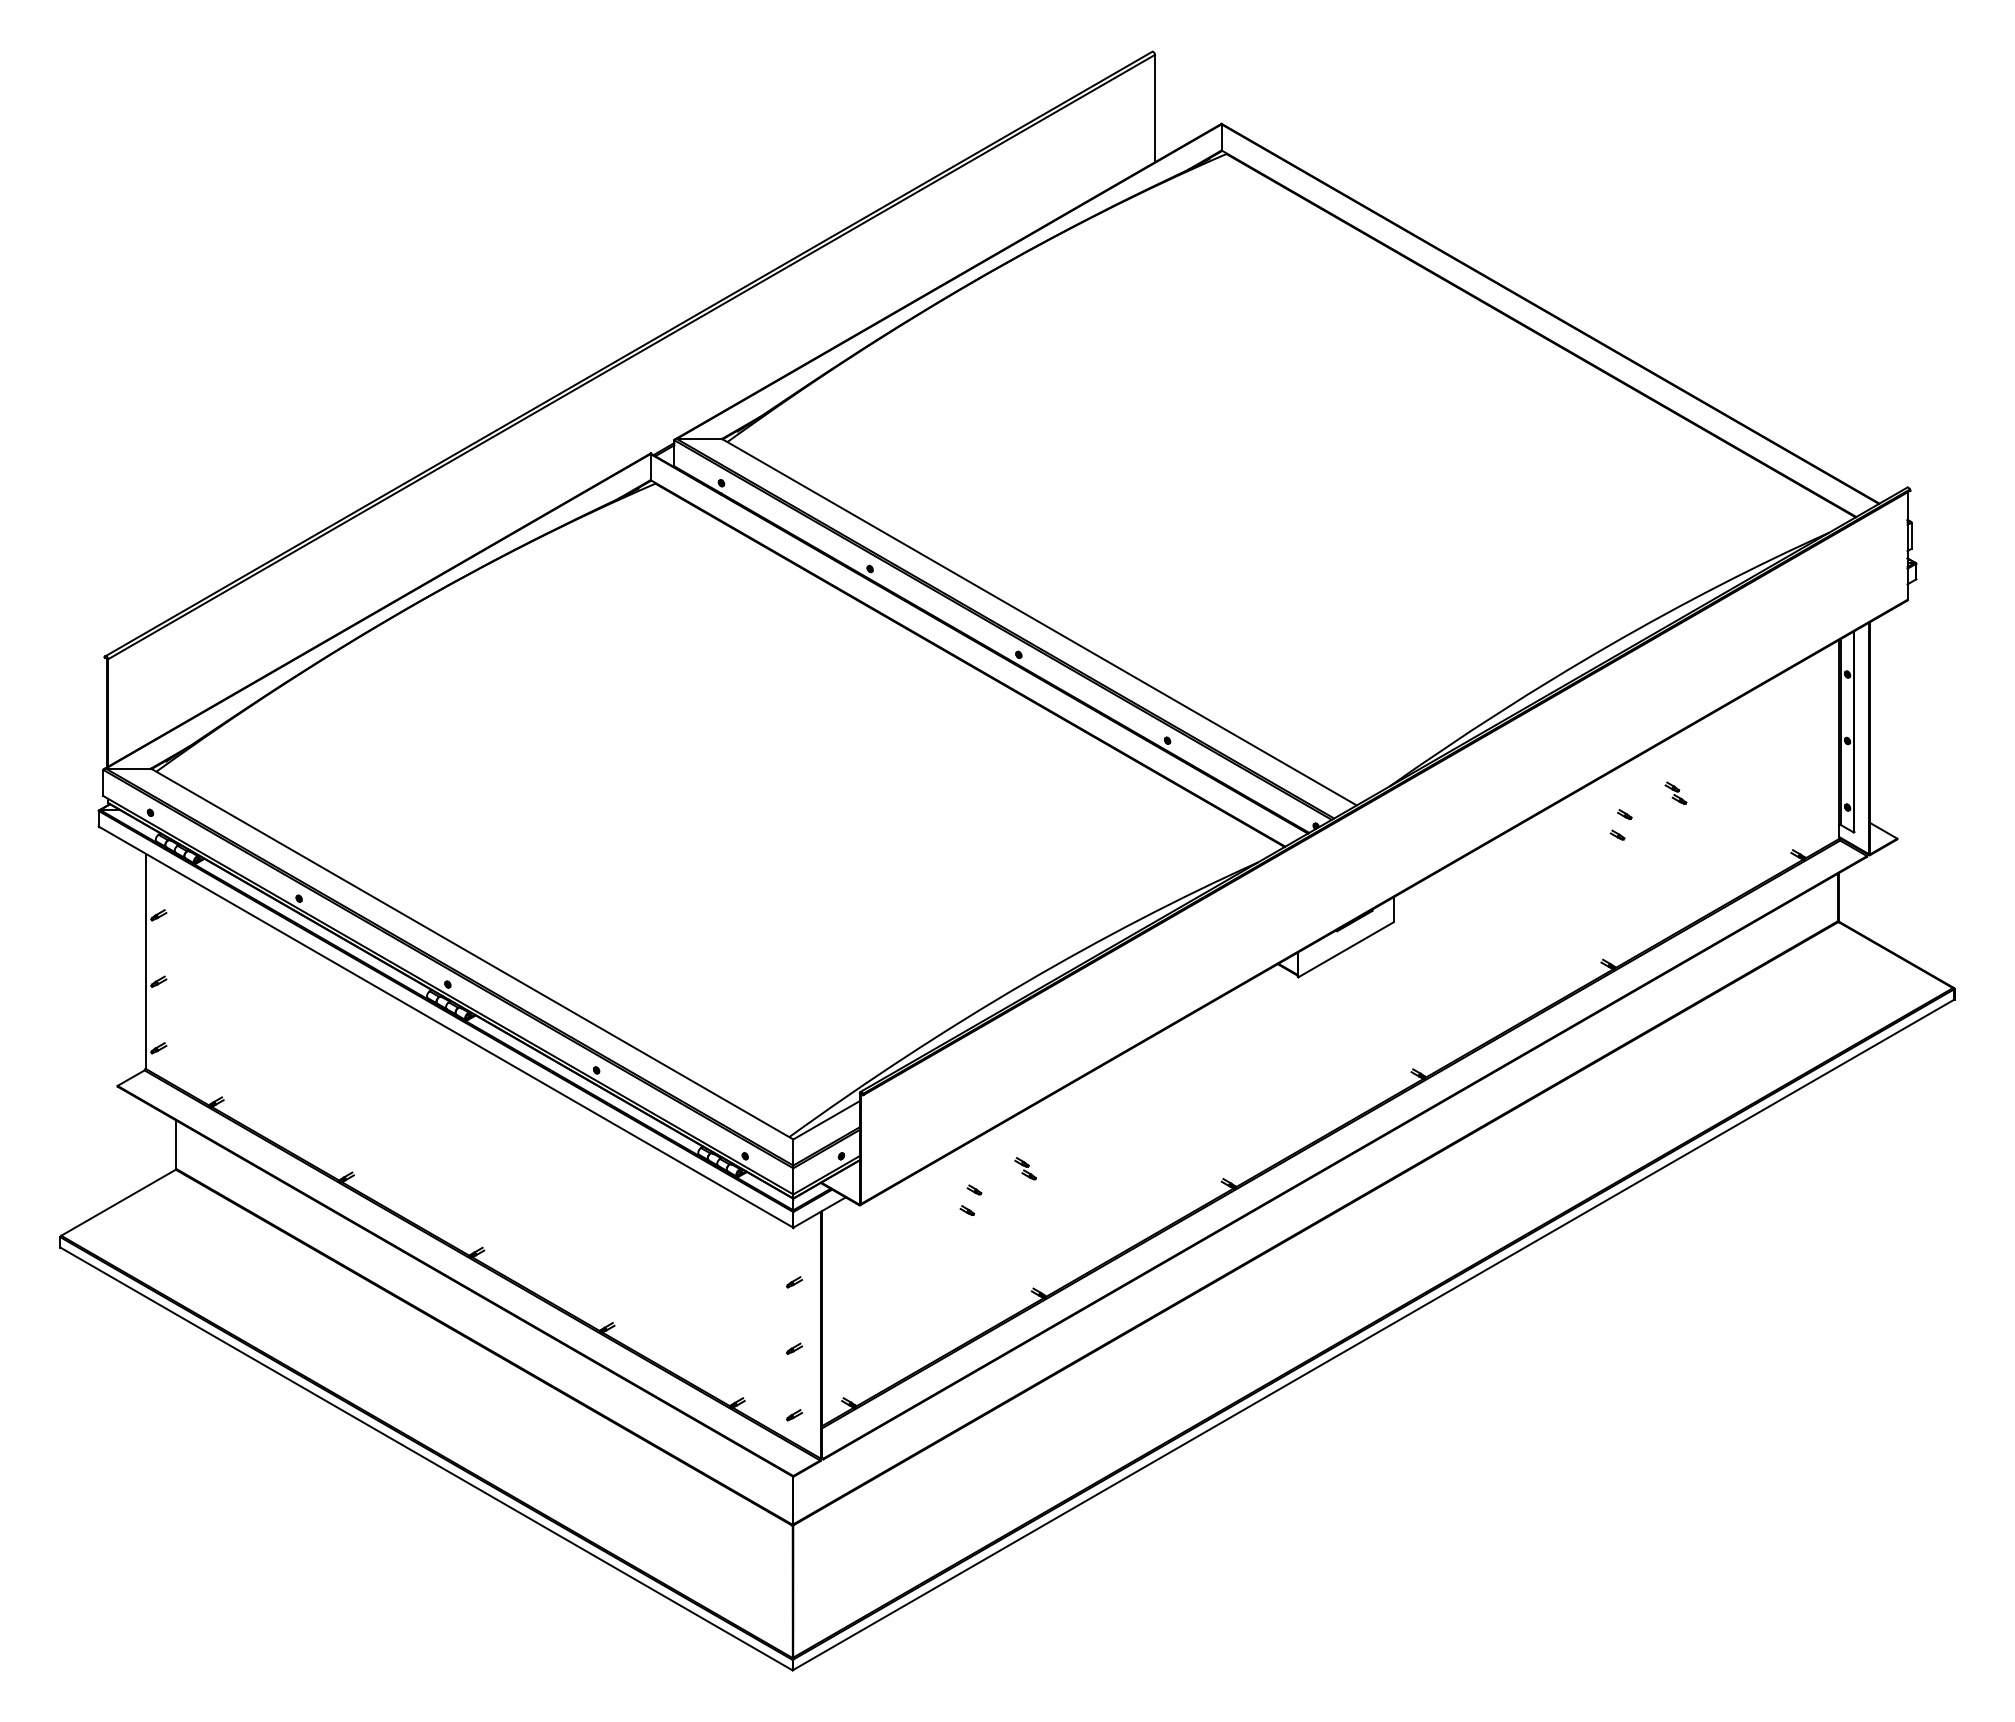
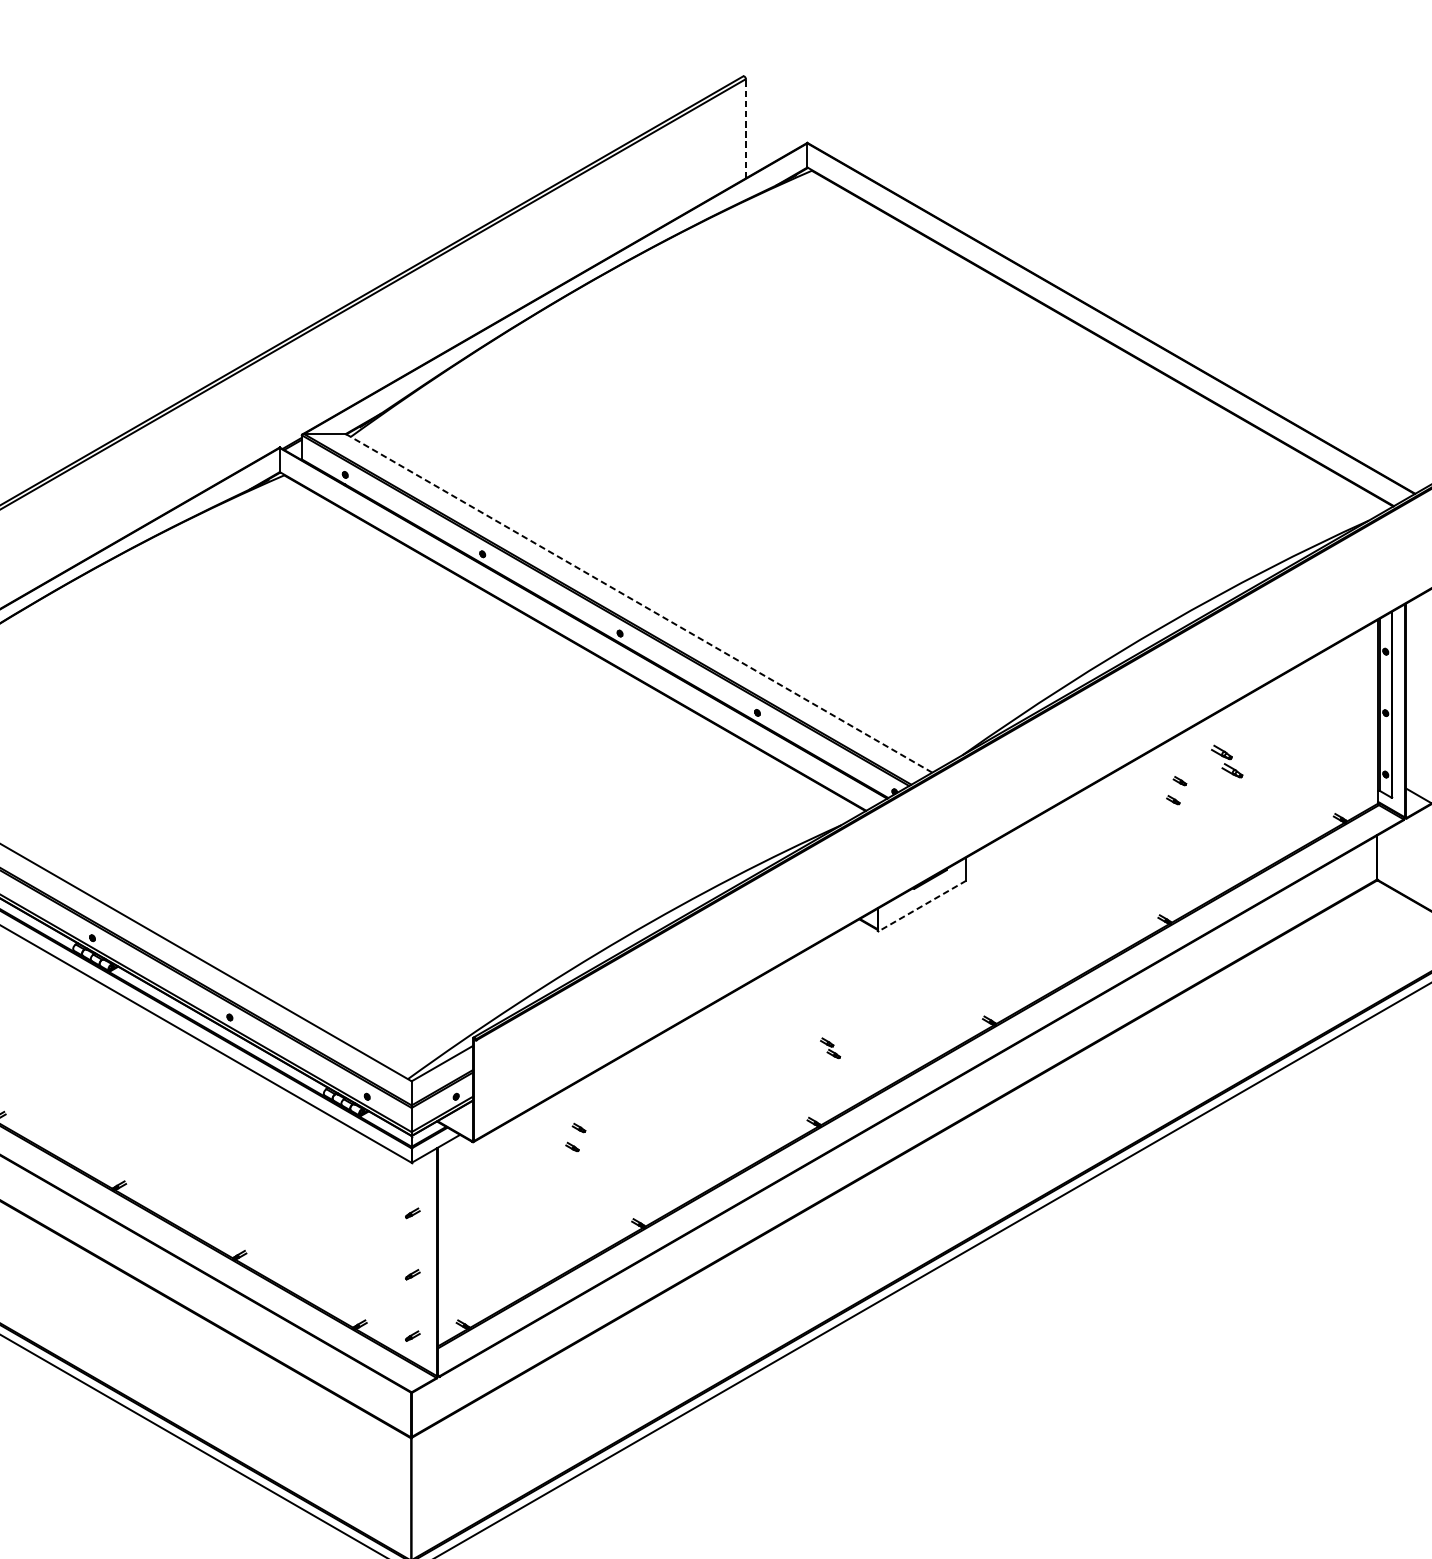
line: (1154, 108) -> (745, 128), solid -> dashed
line: (1038, 621) -> (638, 602), solid -> dashed
part: (1675, 792) -> (1226, 760), size x1.6
line: (1346, 949) -> (922, 905), solid -> dashed
part: (1025, 1168) -> (830, 1048), moved

